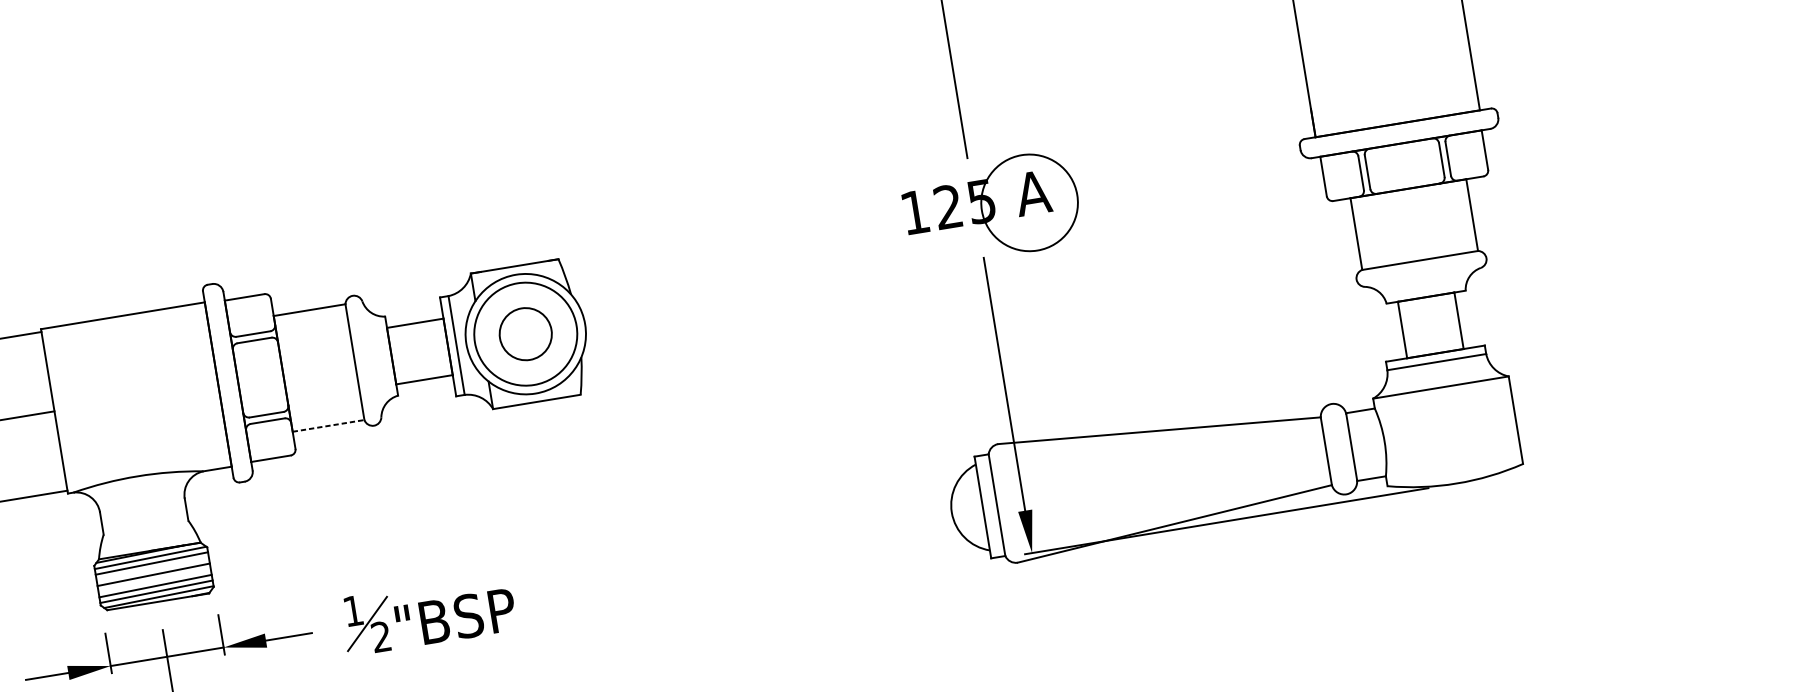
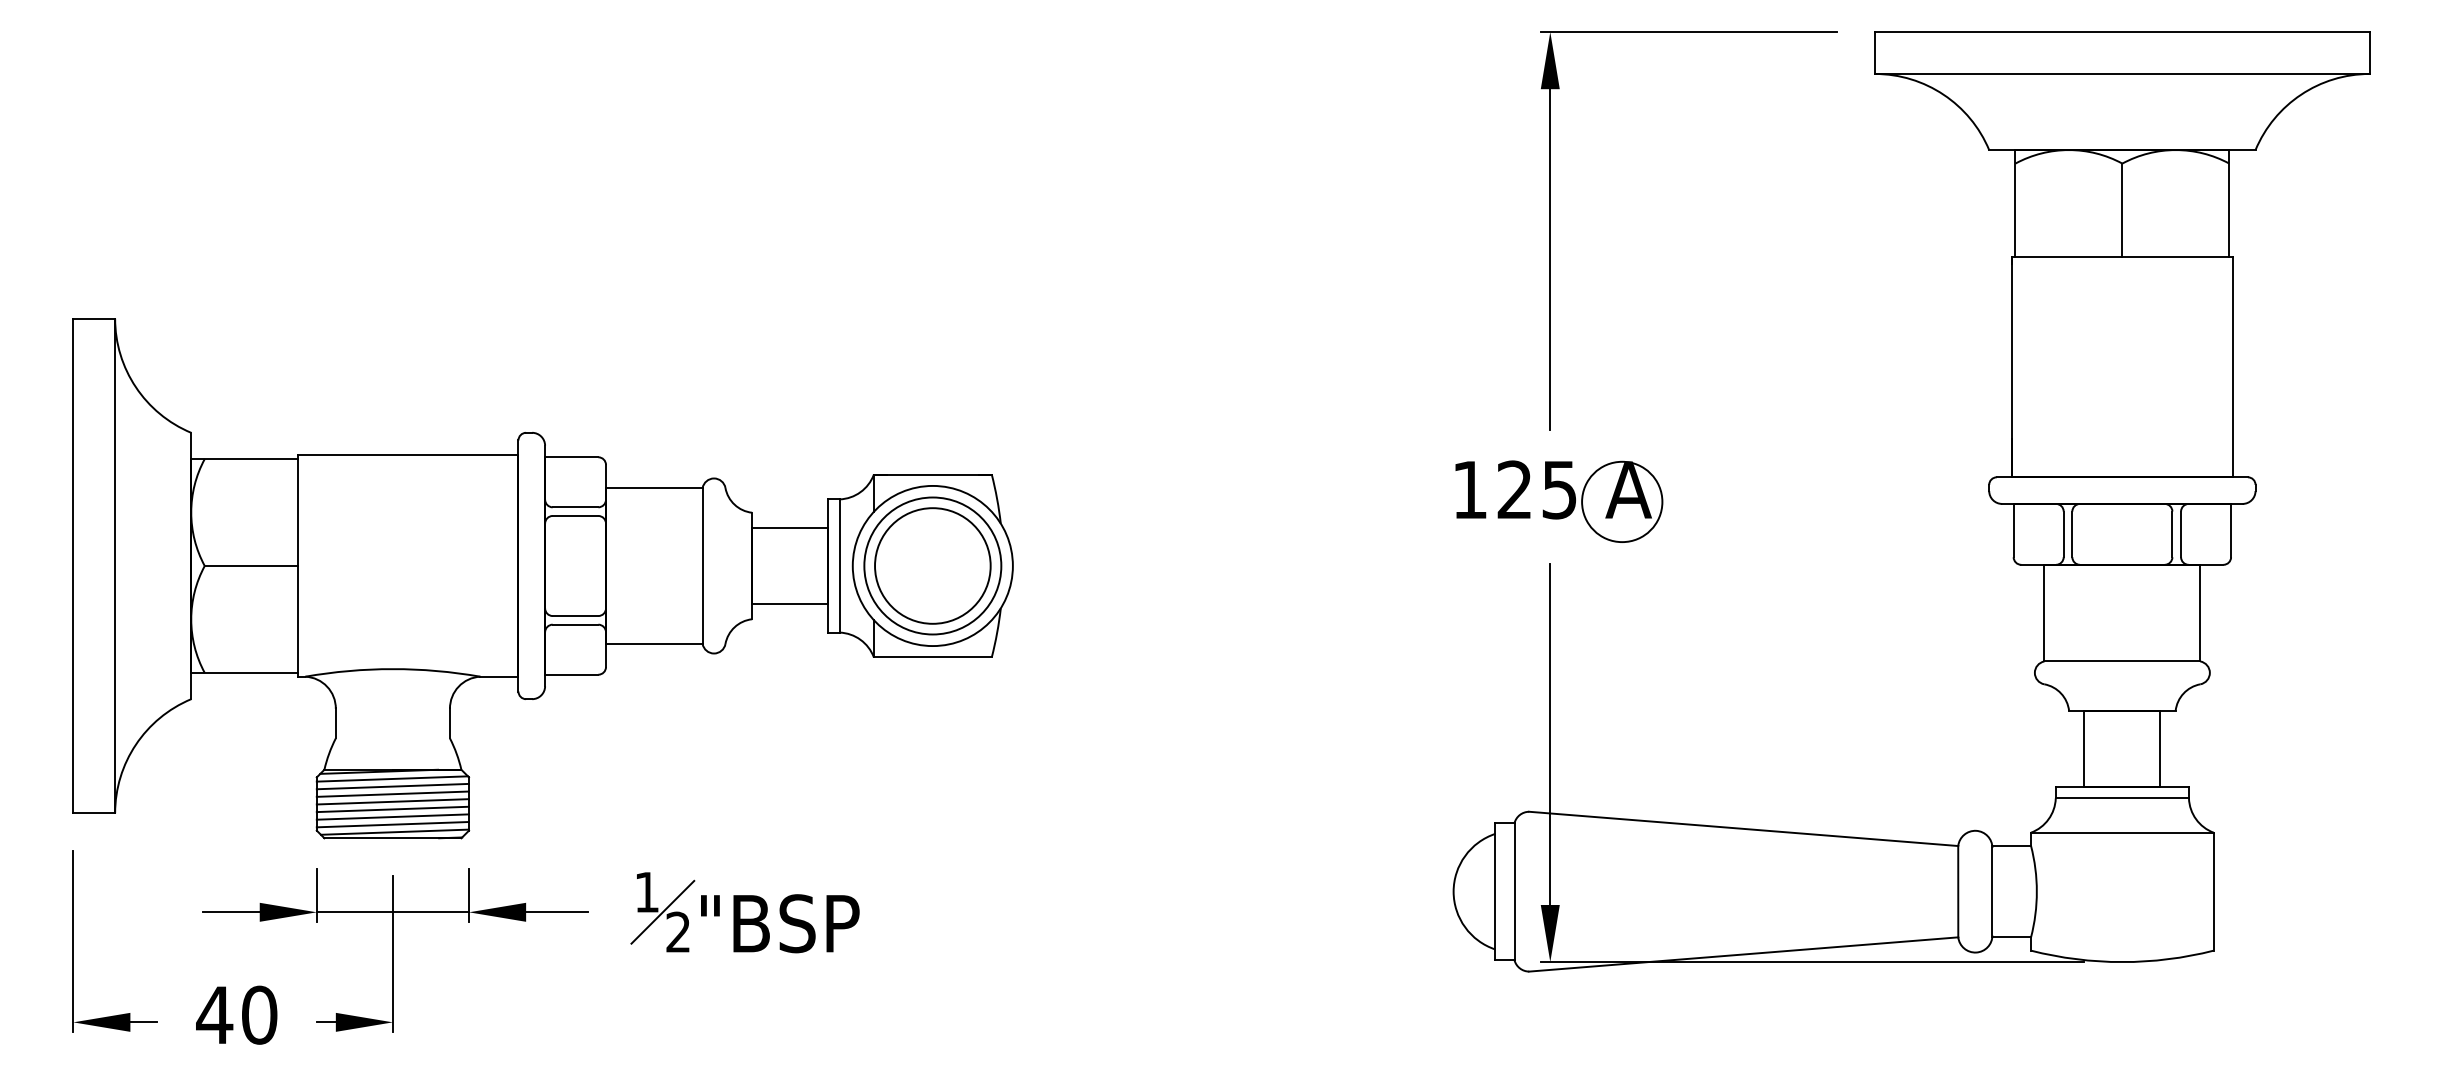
circle: (1029, 202) -> (1622, 501), size x0.62
circle: (525, 333) -> (932, 565), size x1.67
line: (328, 426) -> (654, 644), dashed -> solid
line: (152, 568) -> (392, 793), added
line: (154, 580) -> (392, 809), added

